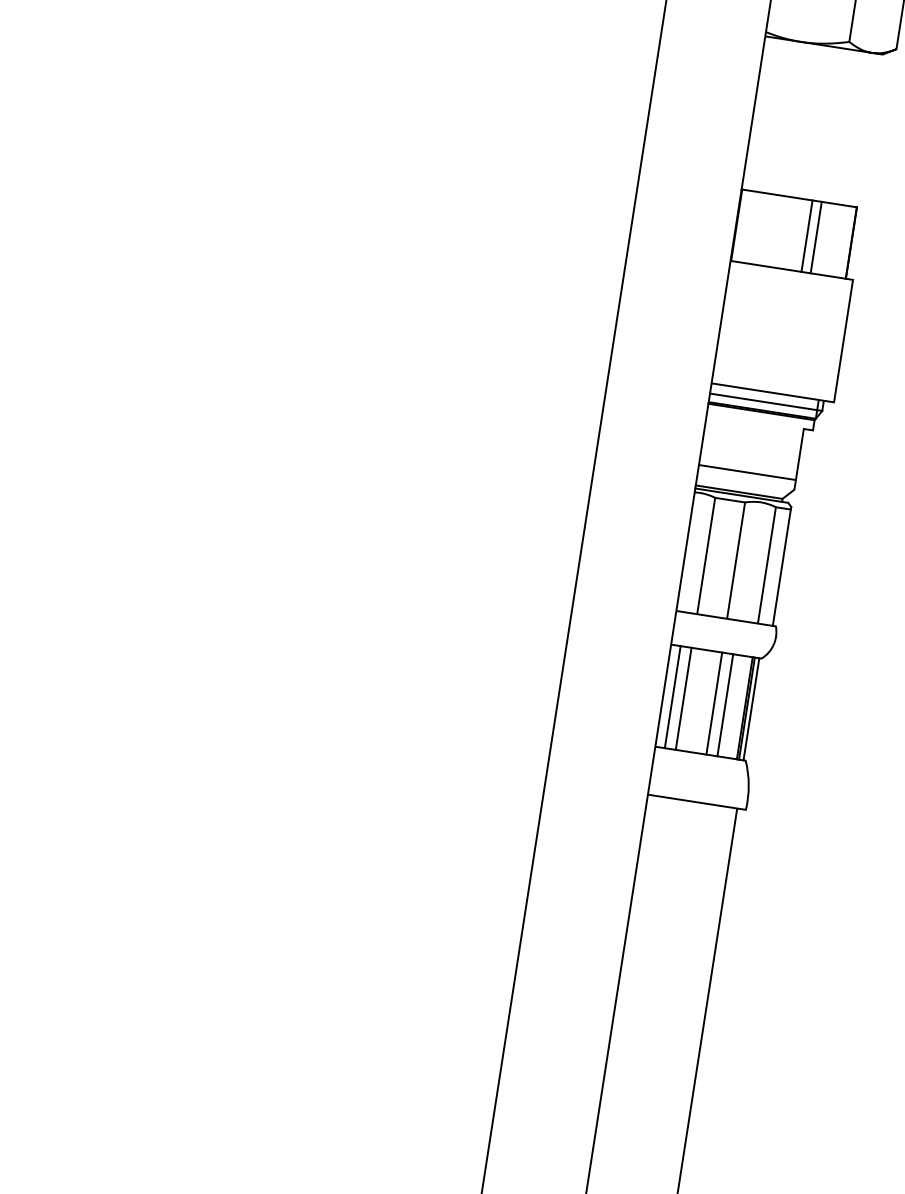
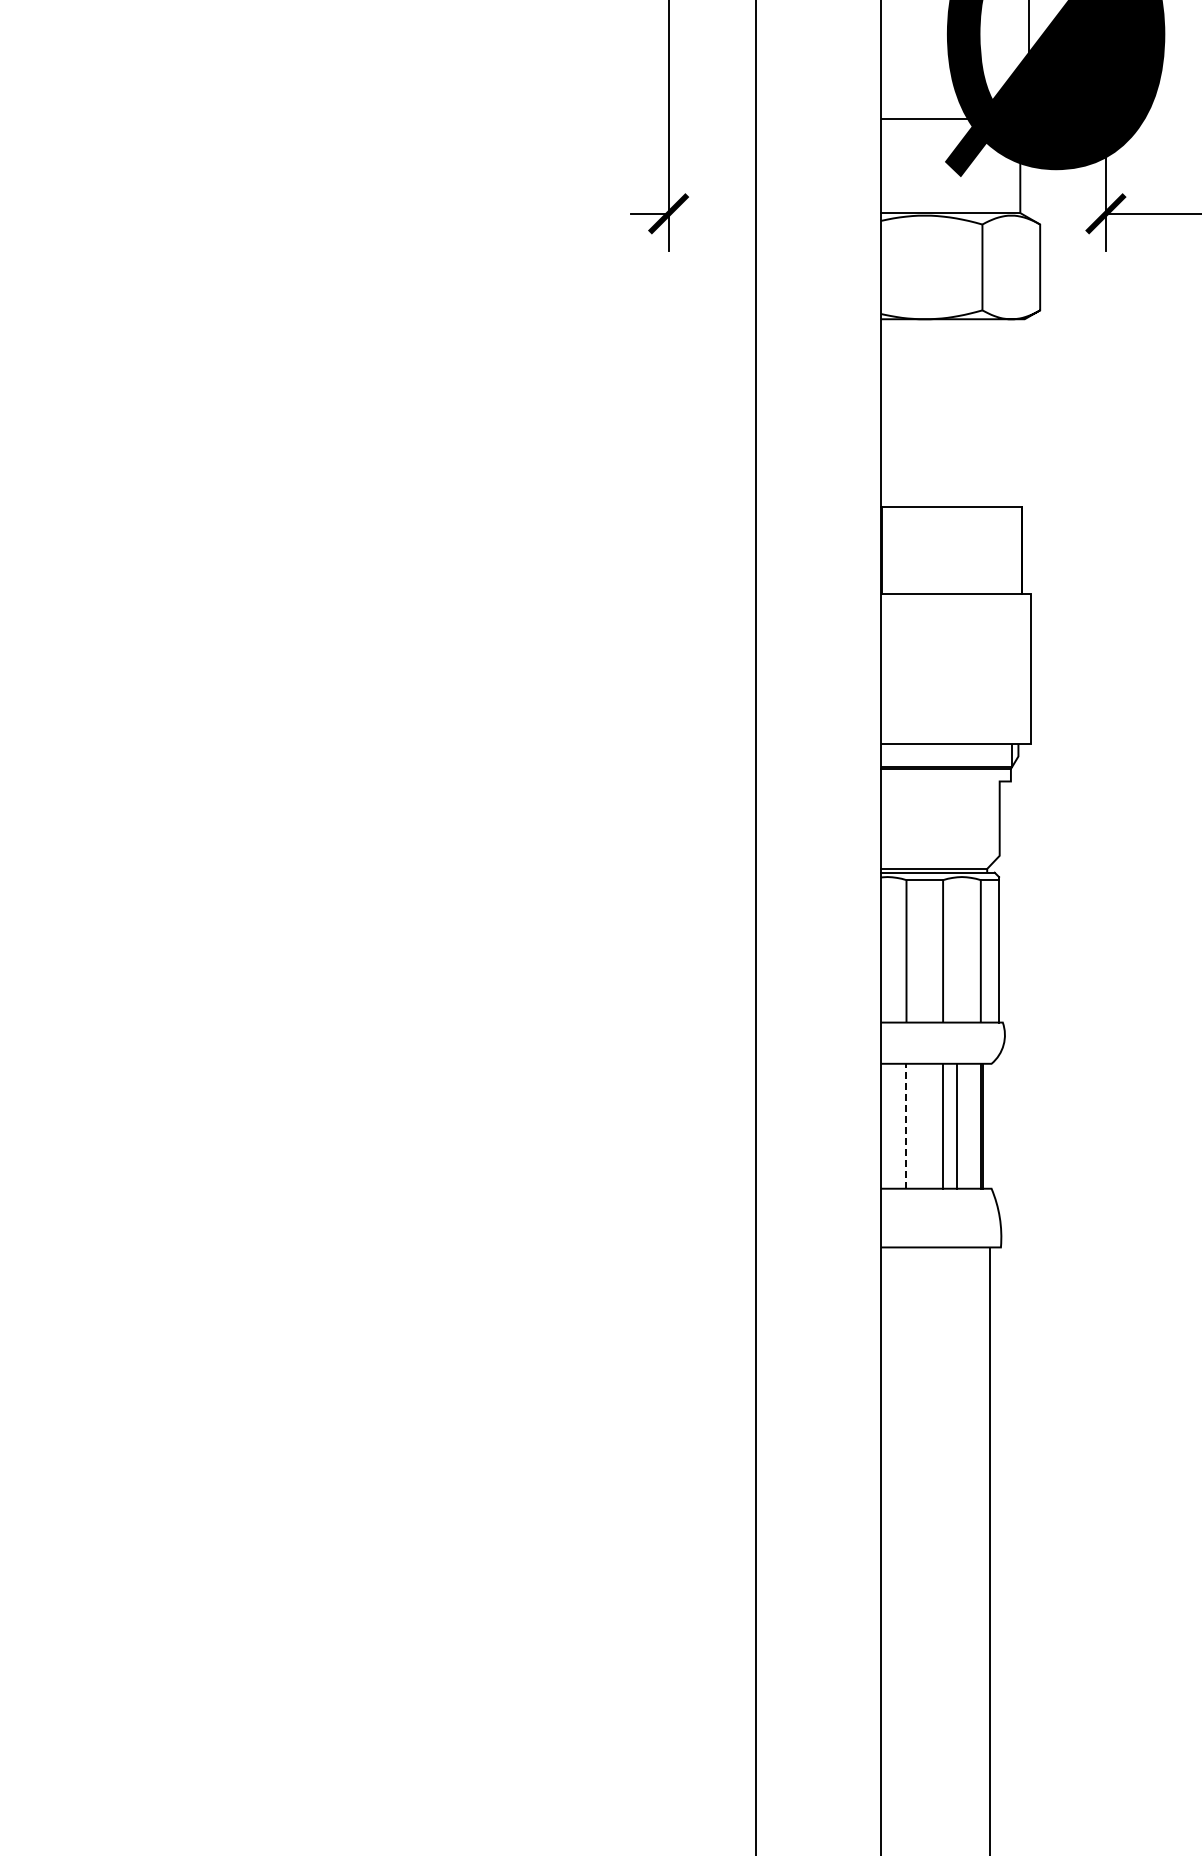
line: (806, 236) -> (967, 550), removed
line: (816, 237) -> (979, 550), removed
line: (765, 402) -> (949, 756), removed
line: (747, 472) -> (940, 843), removed
line: (672, 696) -> (892, 1125), removed
line: (684, 698) -> (906, 1125), solid -> dashed
line: (751, 708) -> (988, 1125), removed

